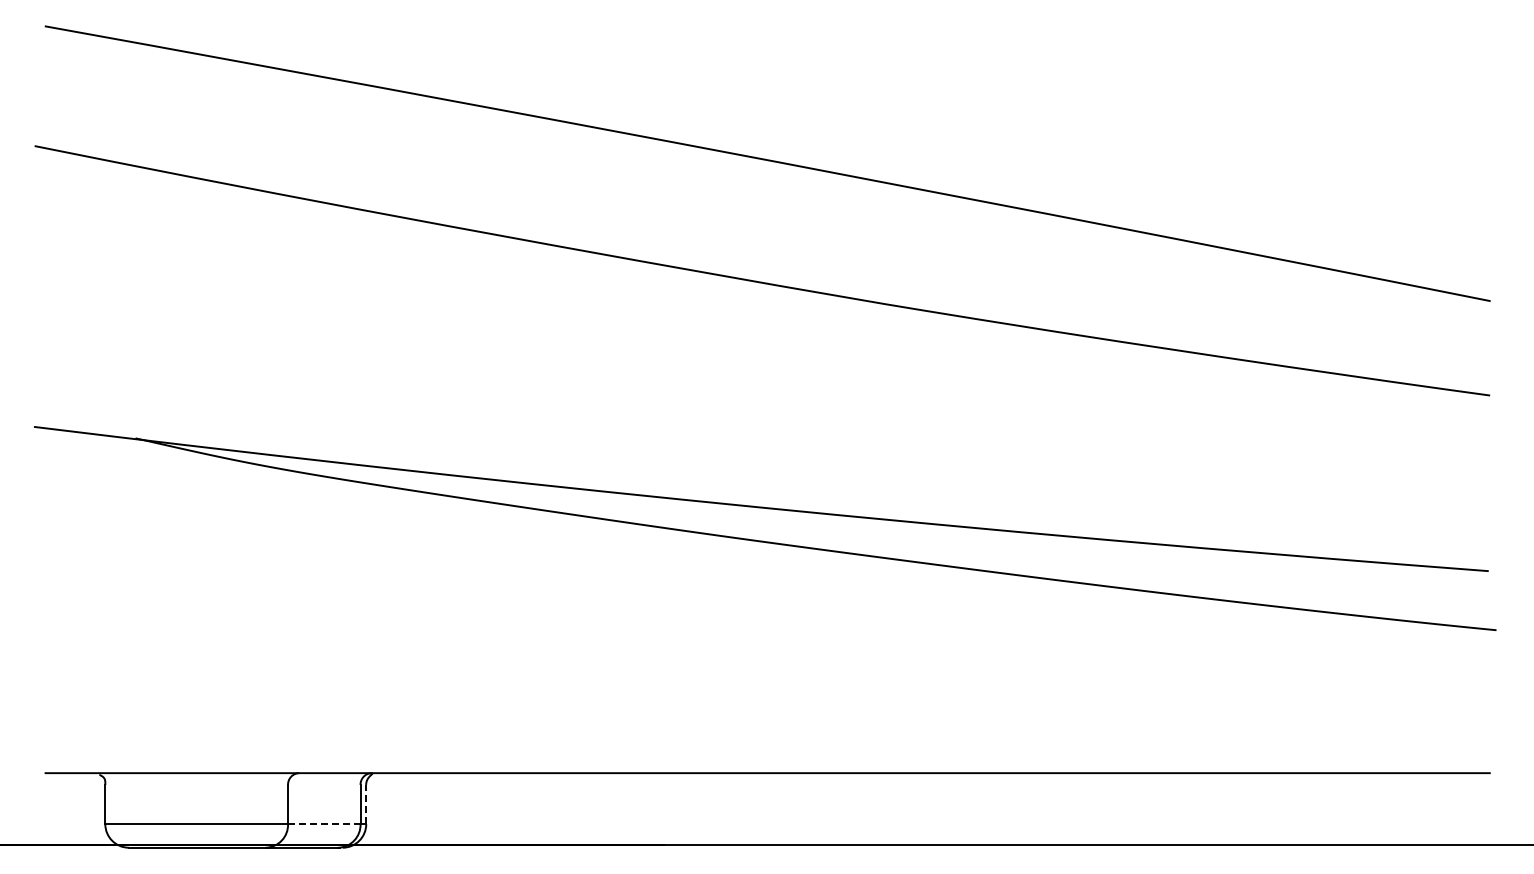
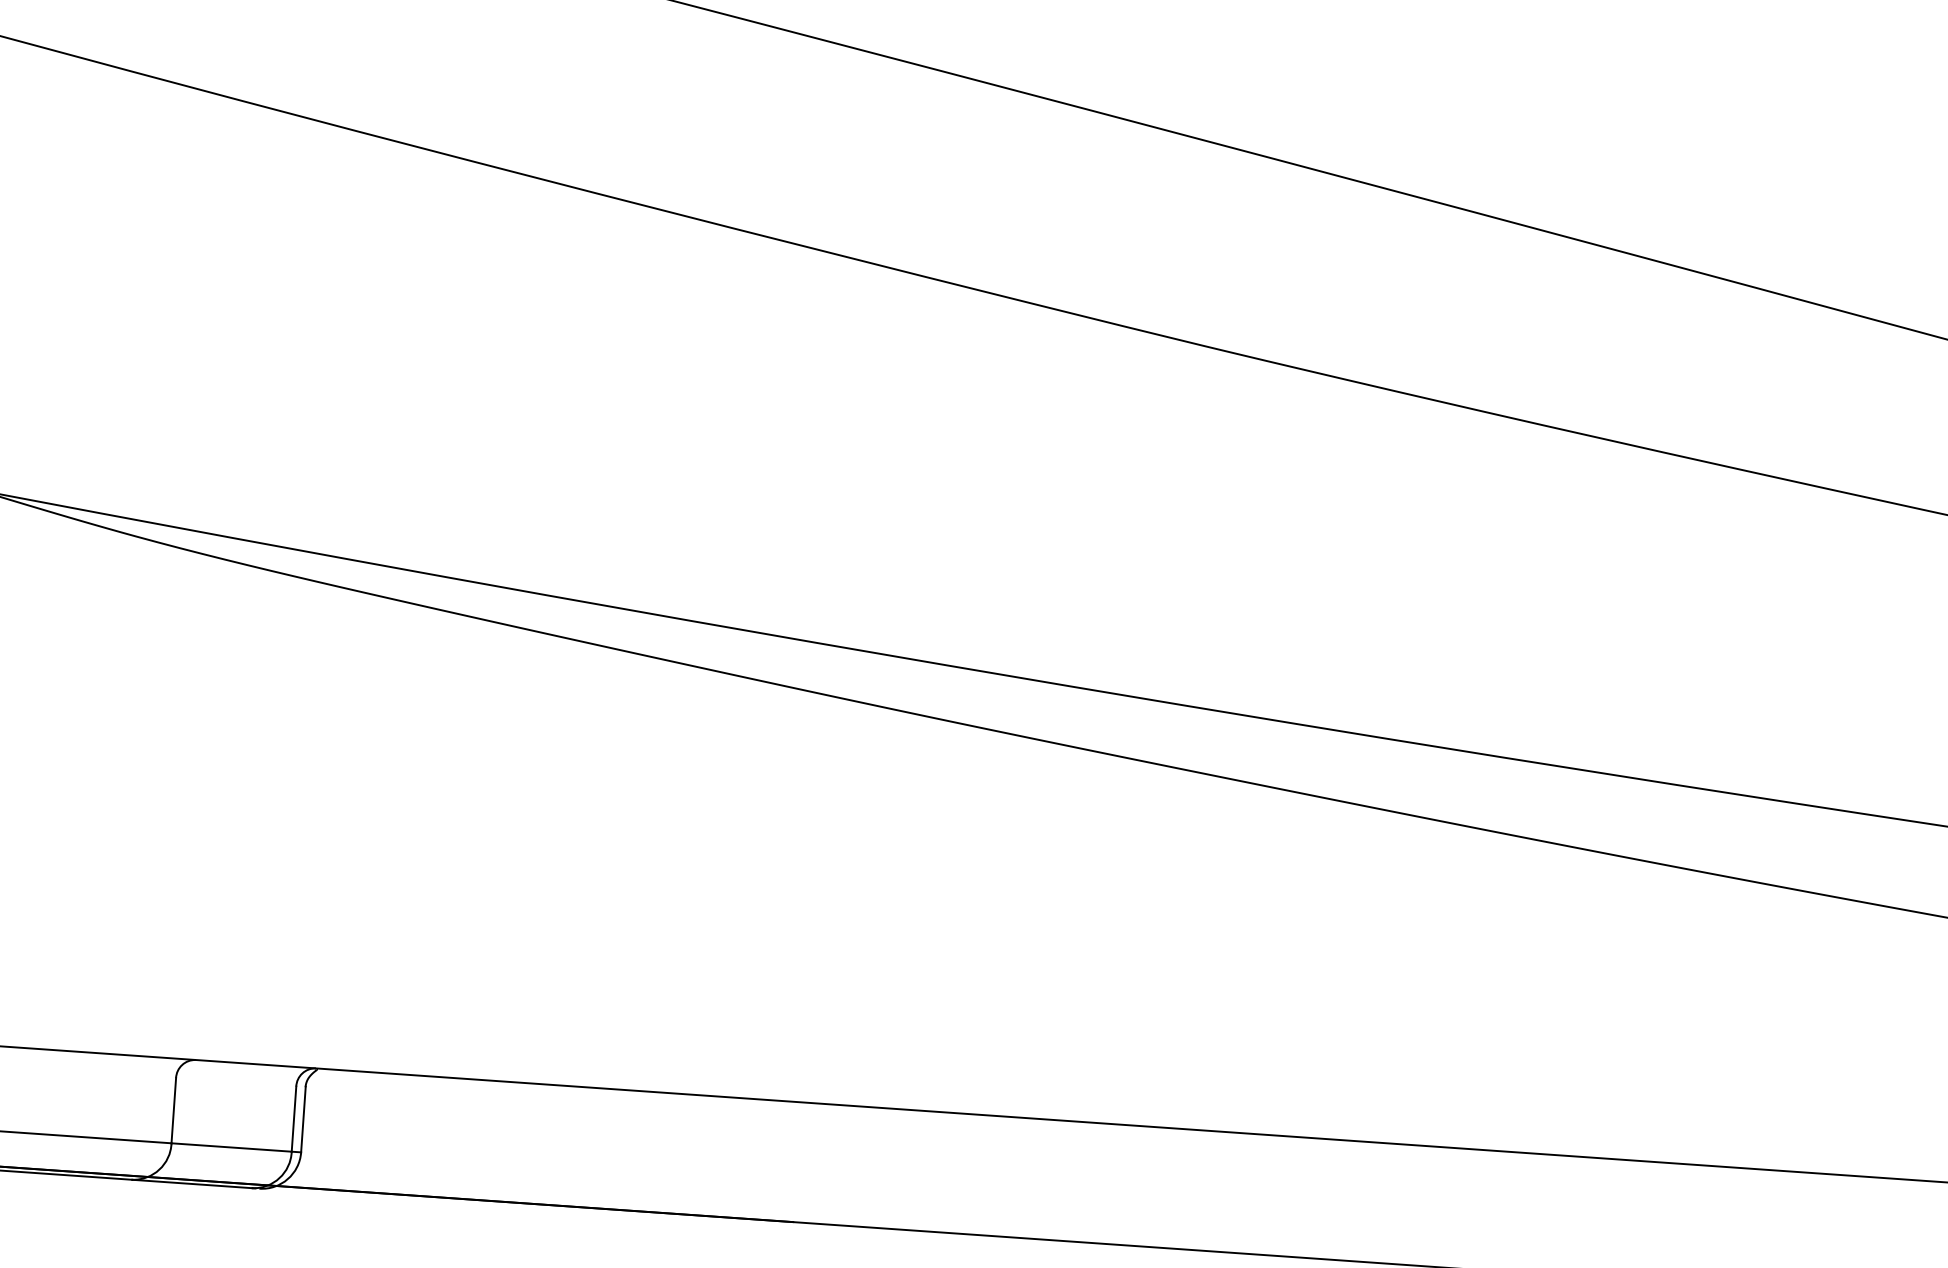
line: (366, 804) -> (303, 1119), dashed -> solid
line: (323, 824) -> (230, 1147), dashed -> solid

